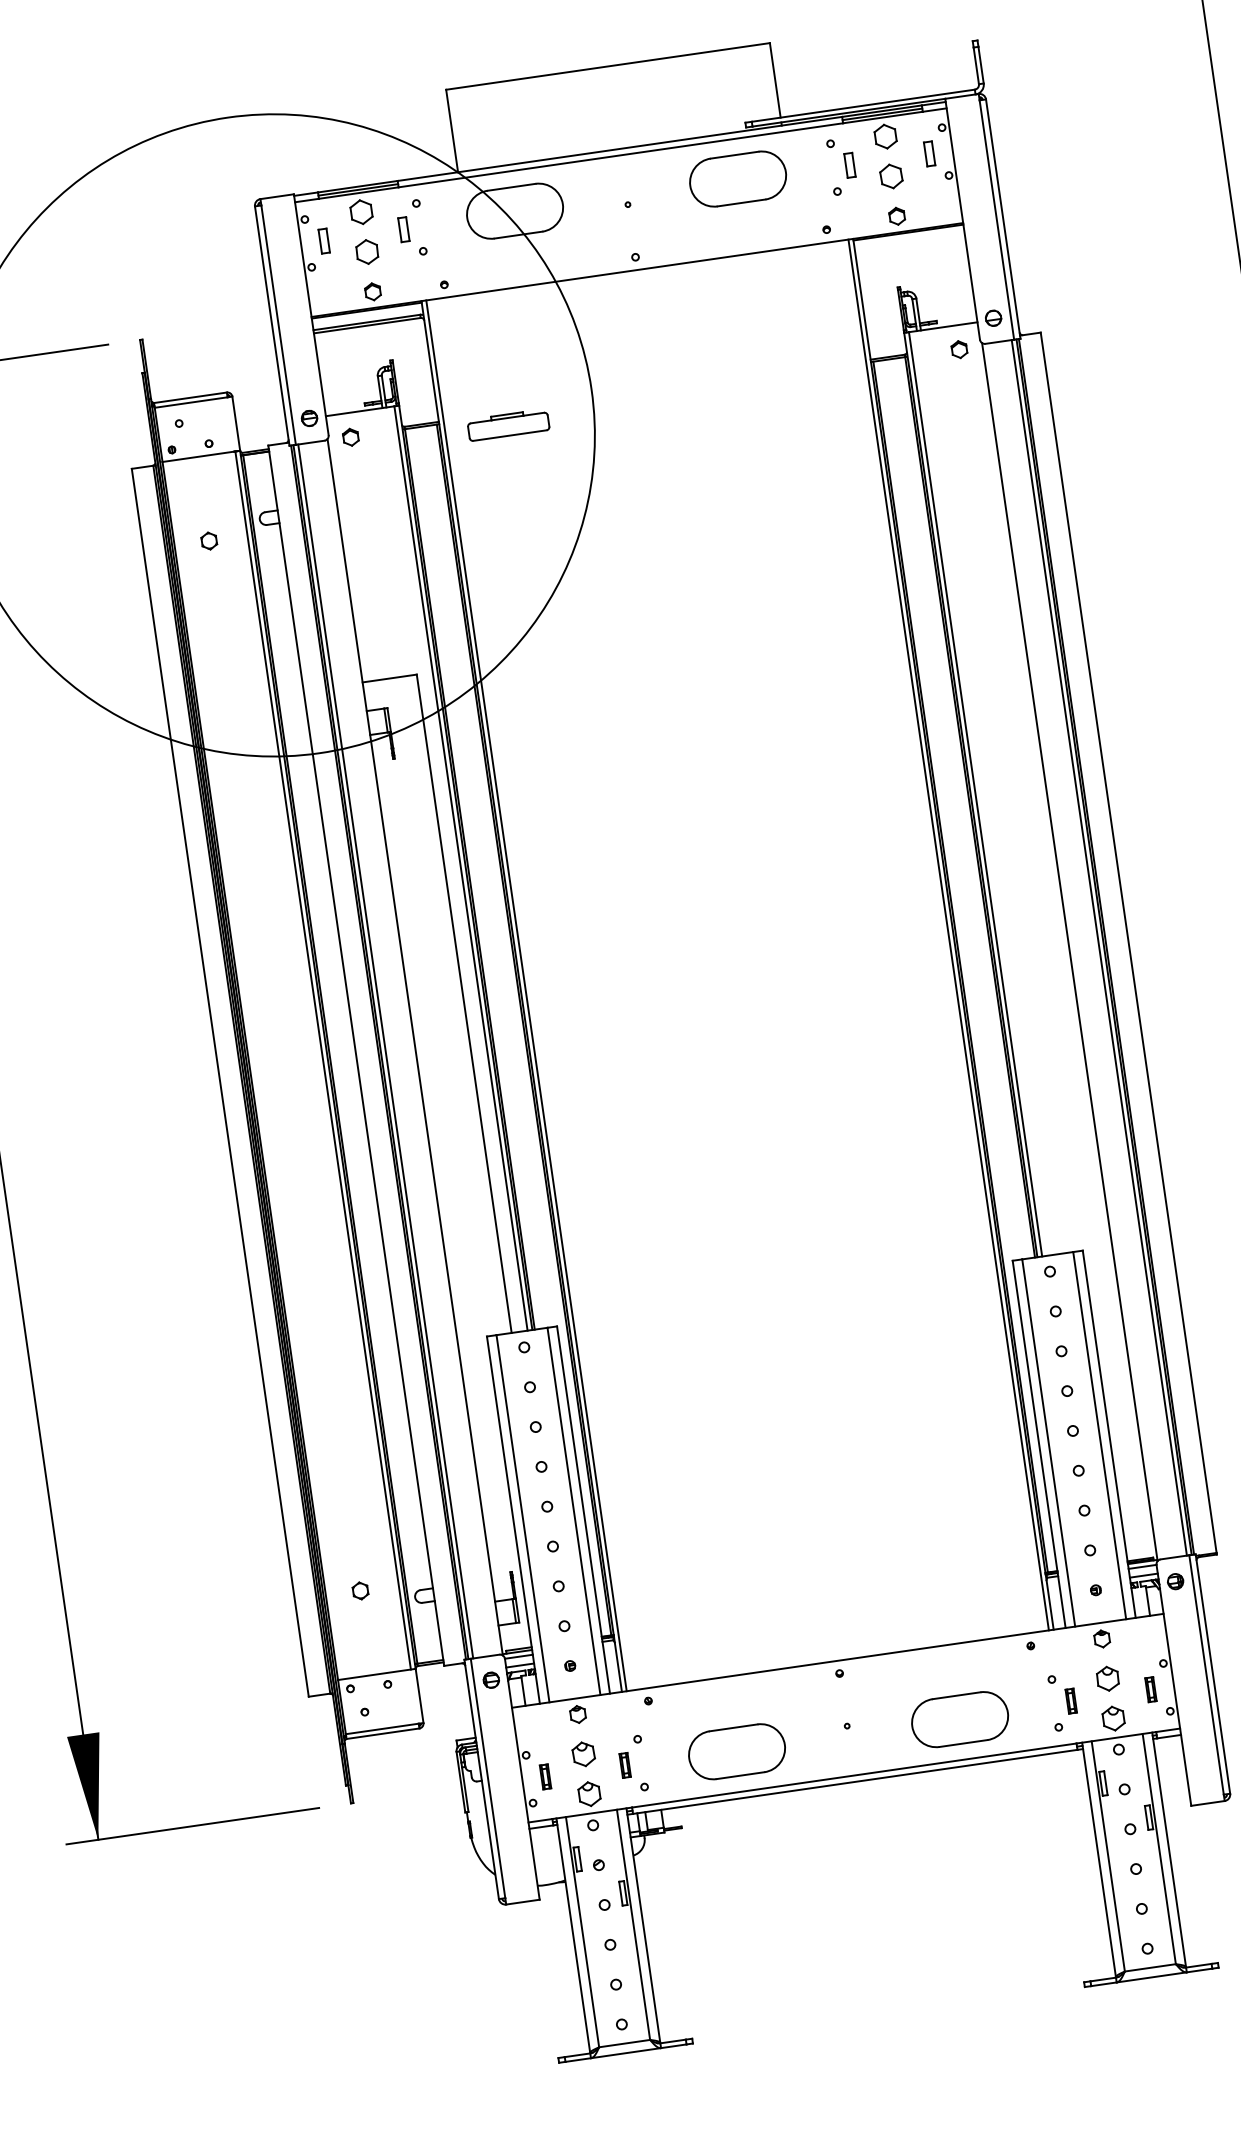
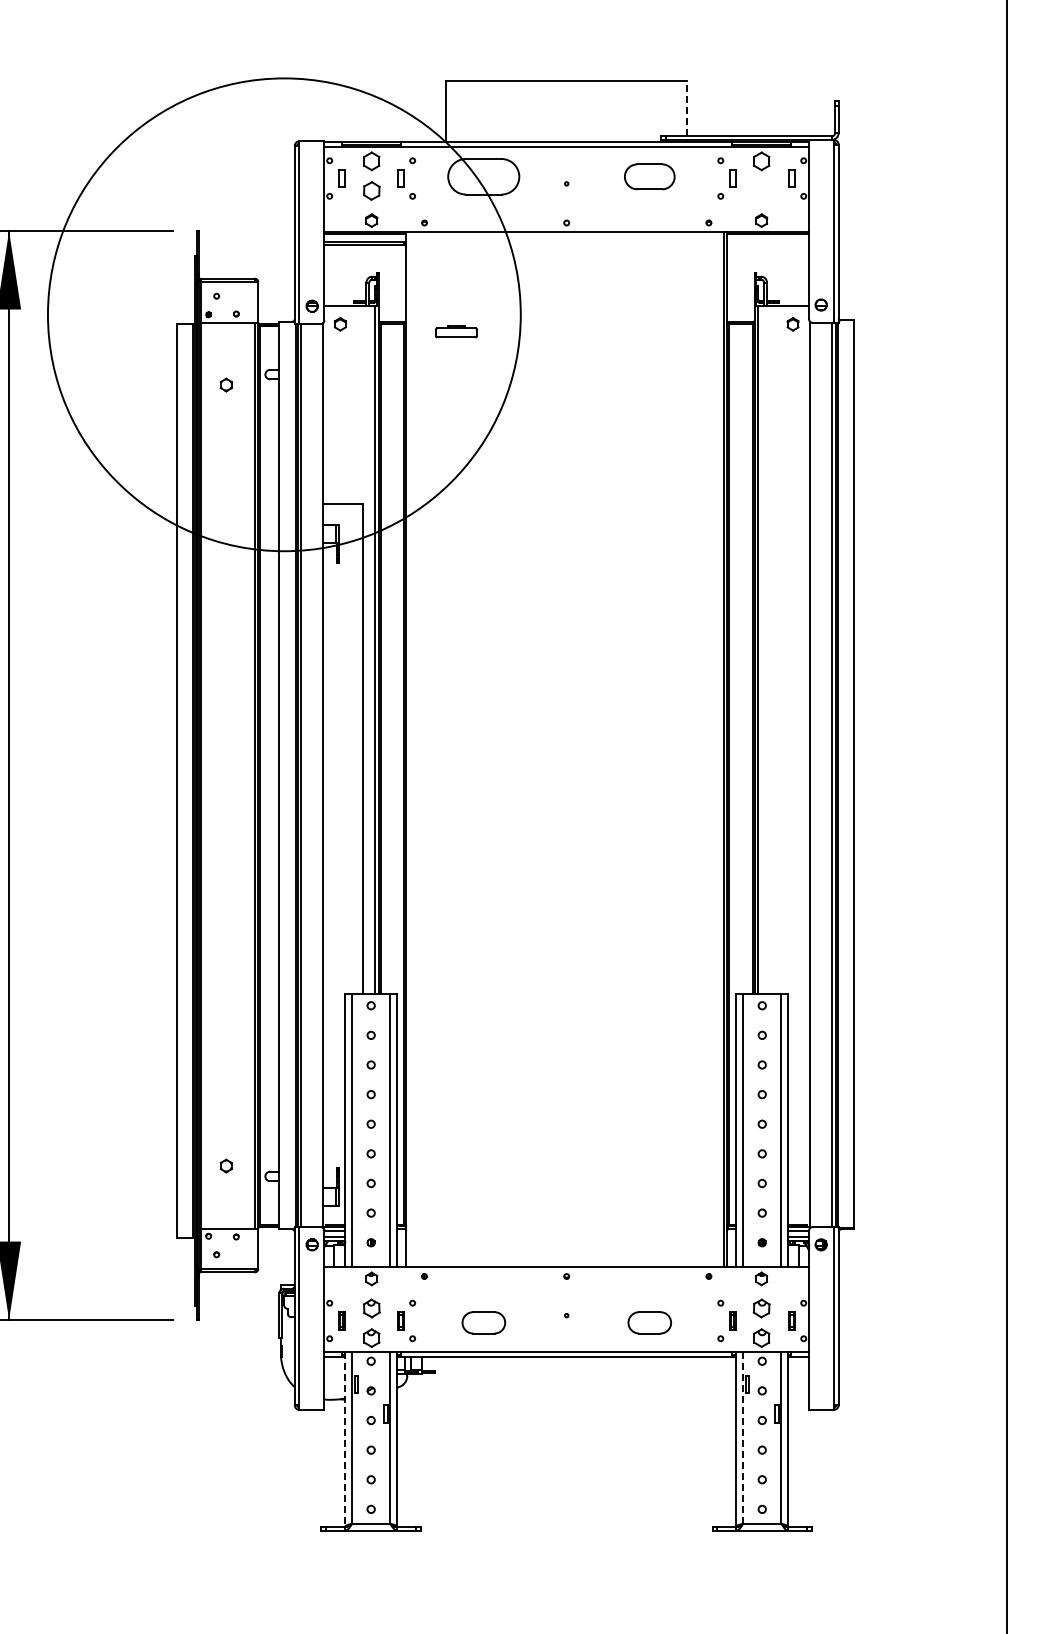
line: (775, 79) -> (687, 108), solid -> dashed
part: (891, 175) -> (761, 190), removed
part: (737, 178) -> (649, 176), size x0.7
part: (508, 424) -> (456, 331), size x0.7
line: (526, 995) -> (409, 749), removed
part: (959, 1719) -> (649, 1322), size x0.6
part: (736, 1751) -> (483, 1322), size x0.6
line: (1108, 1857) -> (743, 1438), solid -> dashed
line: (573, 1936) -> (345, 1440), solid -> dashed

